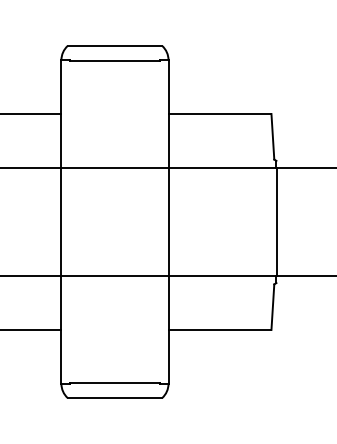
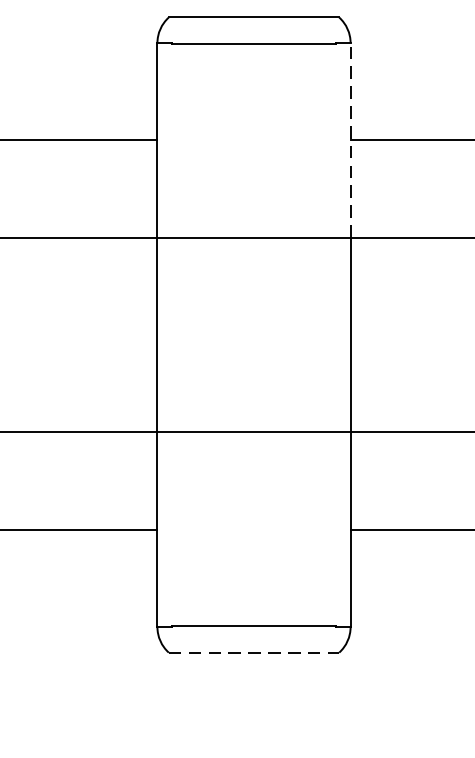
line: (168, 114) -> (350, 141), solid -> dashed
line: (115, 398) -> (254, 653), solid -> dashed

